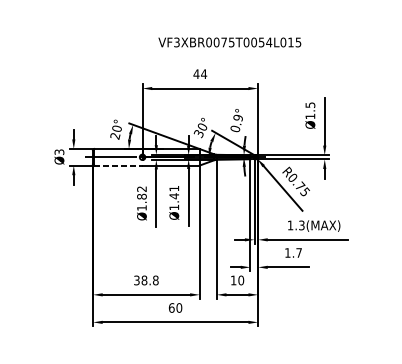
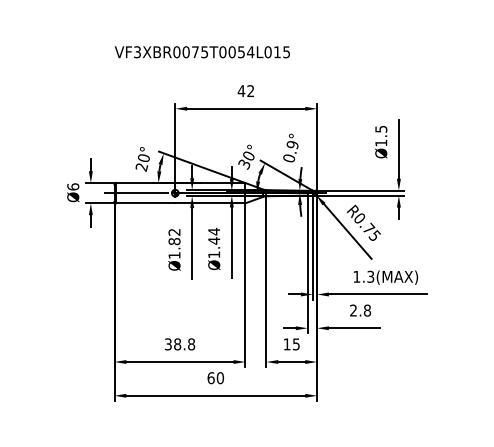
text: (229, 42) -> (201, 52), moved
text: (203, 73) -> (250, 90), 44 -> 42
text: (59, 151) -> (73, 186), Ø3 -> Ø6
line: (118, 165) -> (145, 203), dashed -> solid
text: (174, 188) -> (214, 231), Ø1.41 -> Ø1.44
text: (293, 252) -> (360, 310), 1.7 -> 2.8
text: (240, 280) -> (295, 344), 10 -> 15

